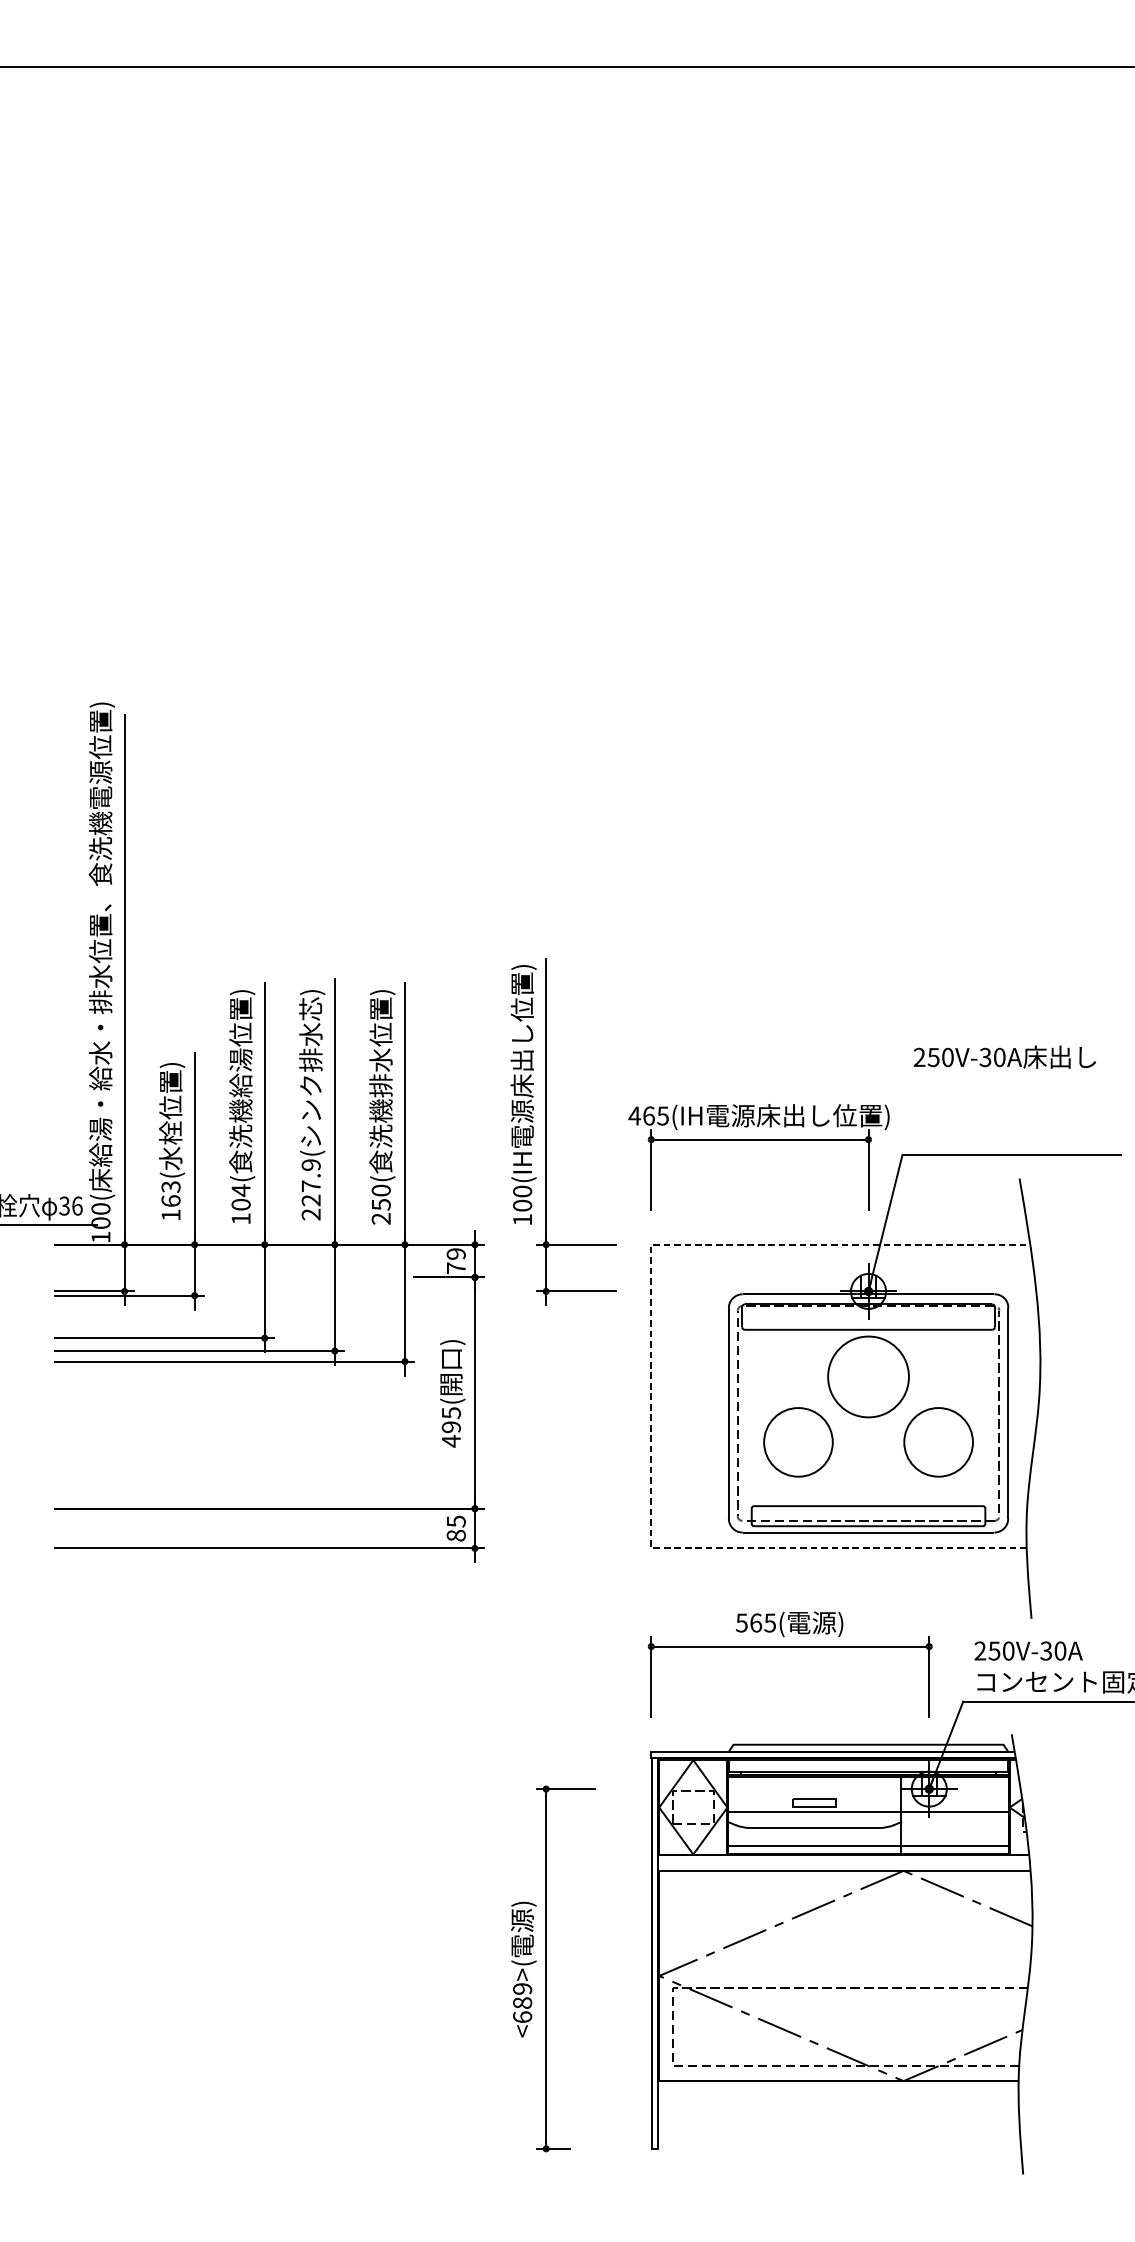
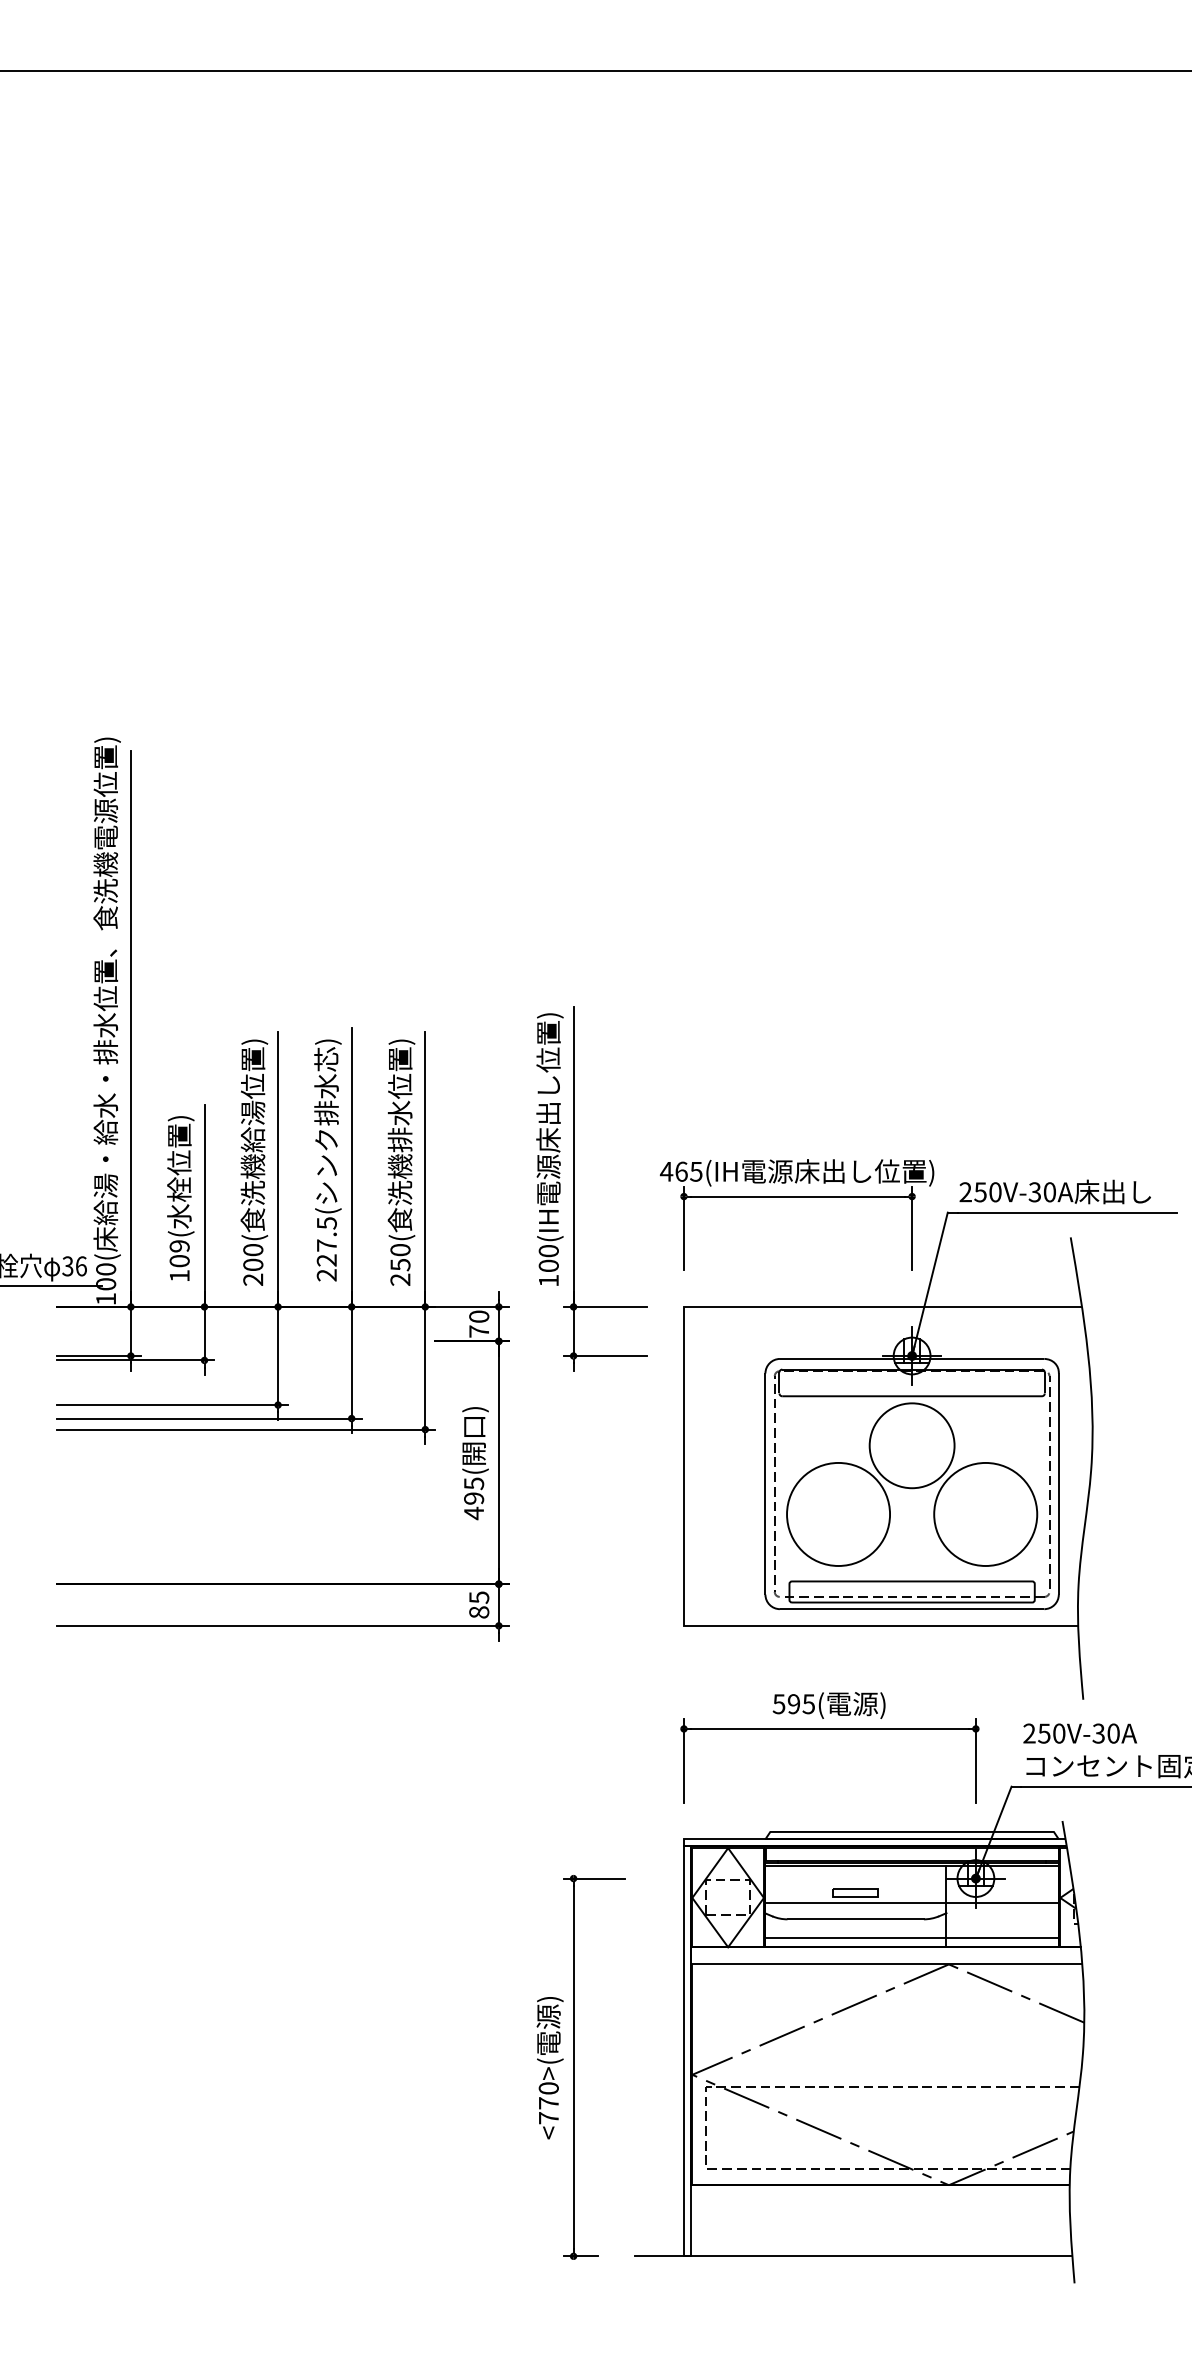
text: (1004, 1056) -> (1054, 1191), moved
text: (310, 1165) -> (326, 1223), 227.9( -> 227.5(
text: (170, 1193) -> (179, 1253), 163( -> 109(
text: (241, 1204) -> (253, 1264), 104( -> 200(
text: (456, 1253) -> (479, 1316), 79 -> 70
line: (650, 1393) -> (683, 1463), dashed -> solid
circle: (798, 1441) -> (838, 1513), size x1.43
circle: (938, 1441) -> (985, 1513), size x1.43
text: (755, 1623) -> (793, 1704), 565( -> 595(
text: (522, 2003) -> (548, 2103), <689> -> <770>
line: (812, 2149) -> (853, 2256), added

